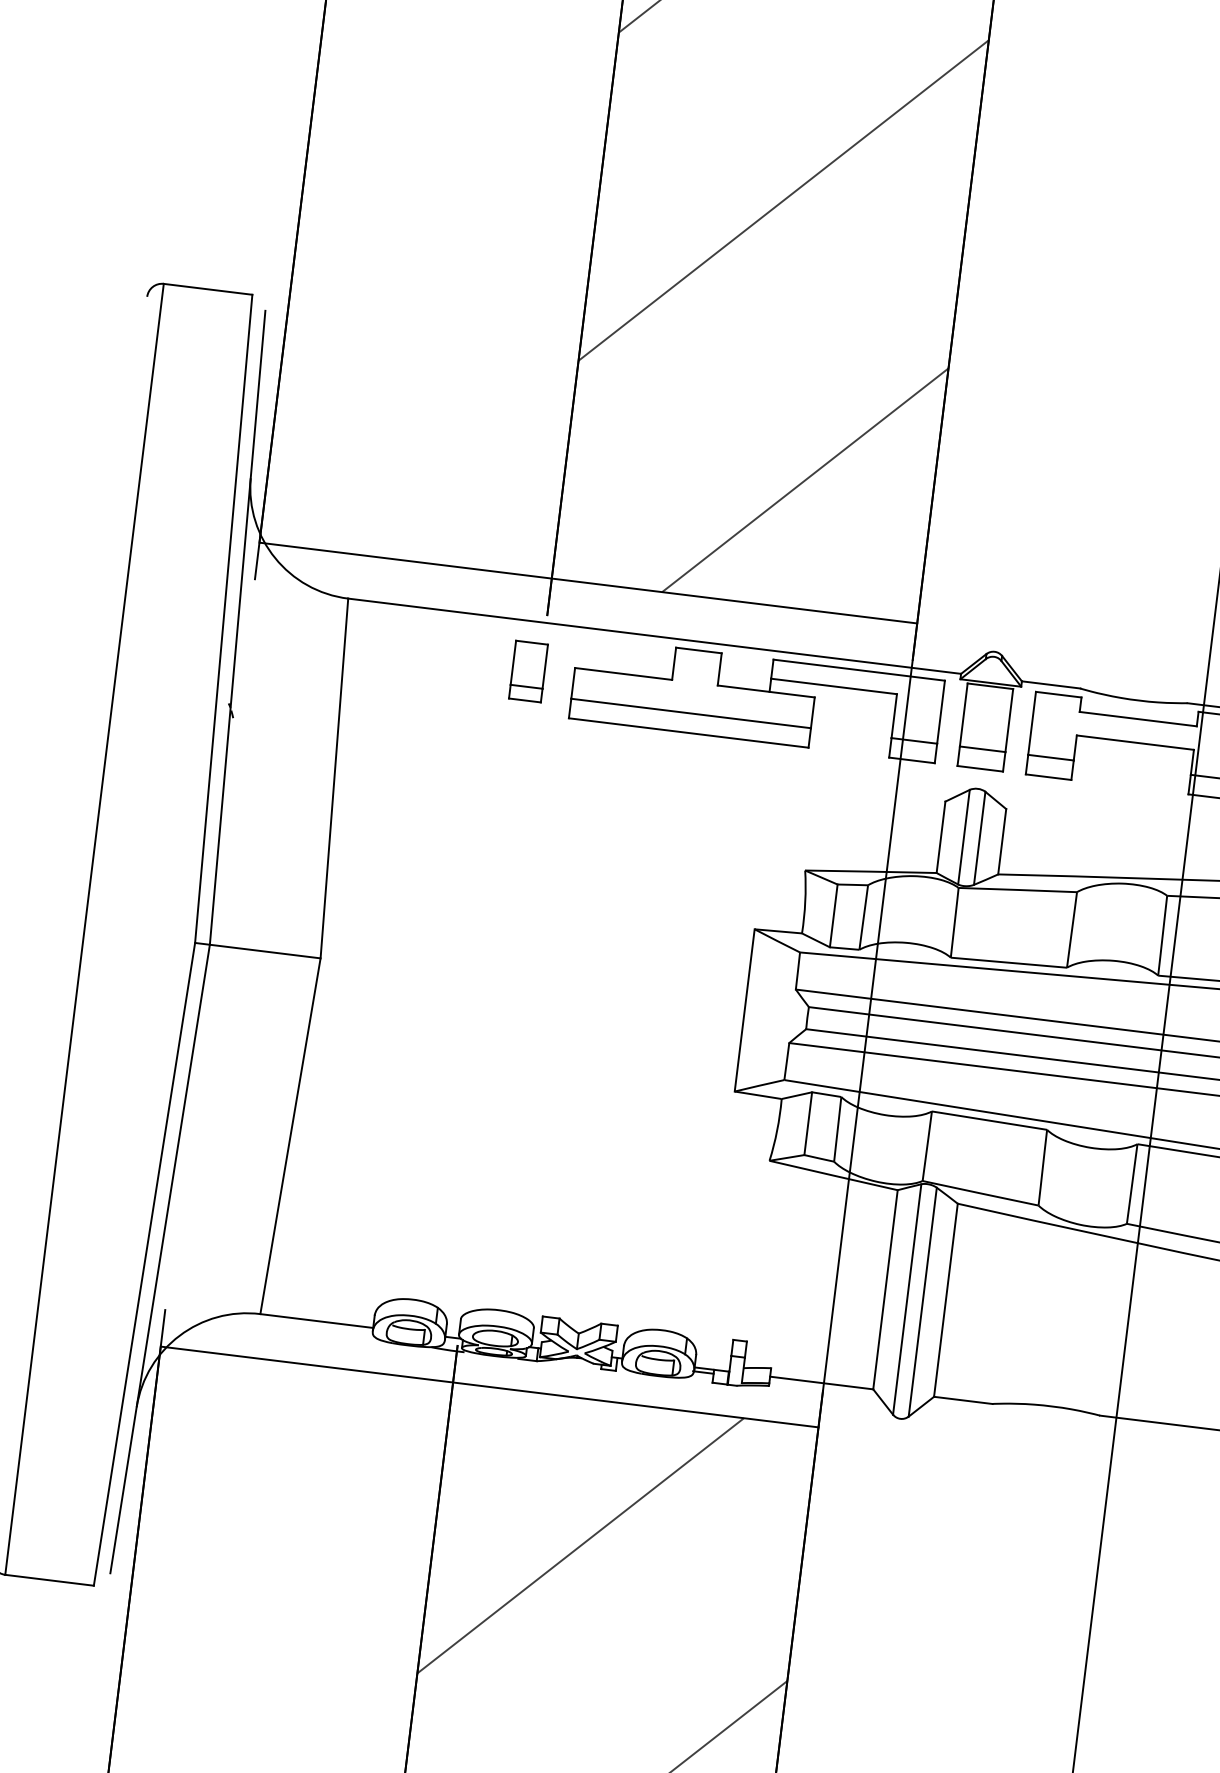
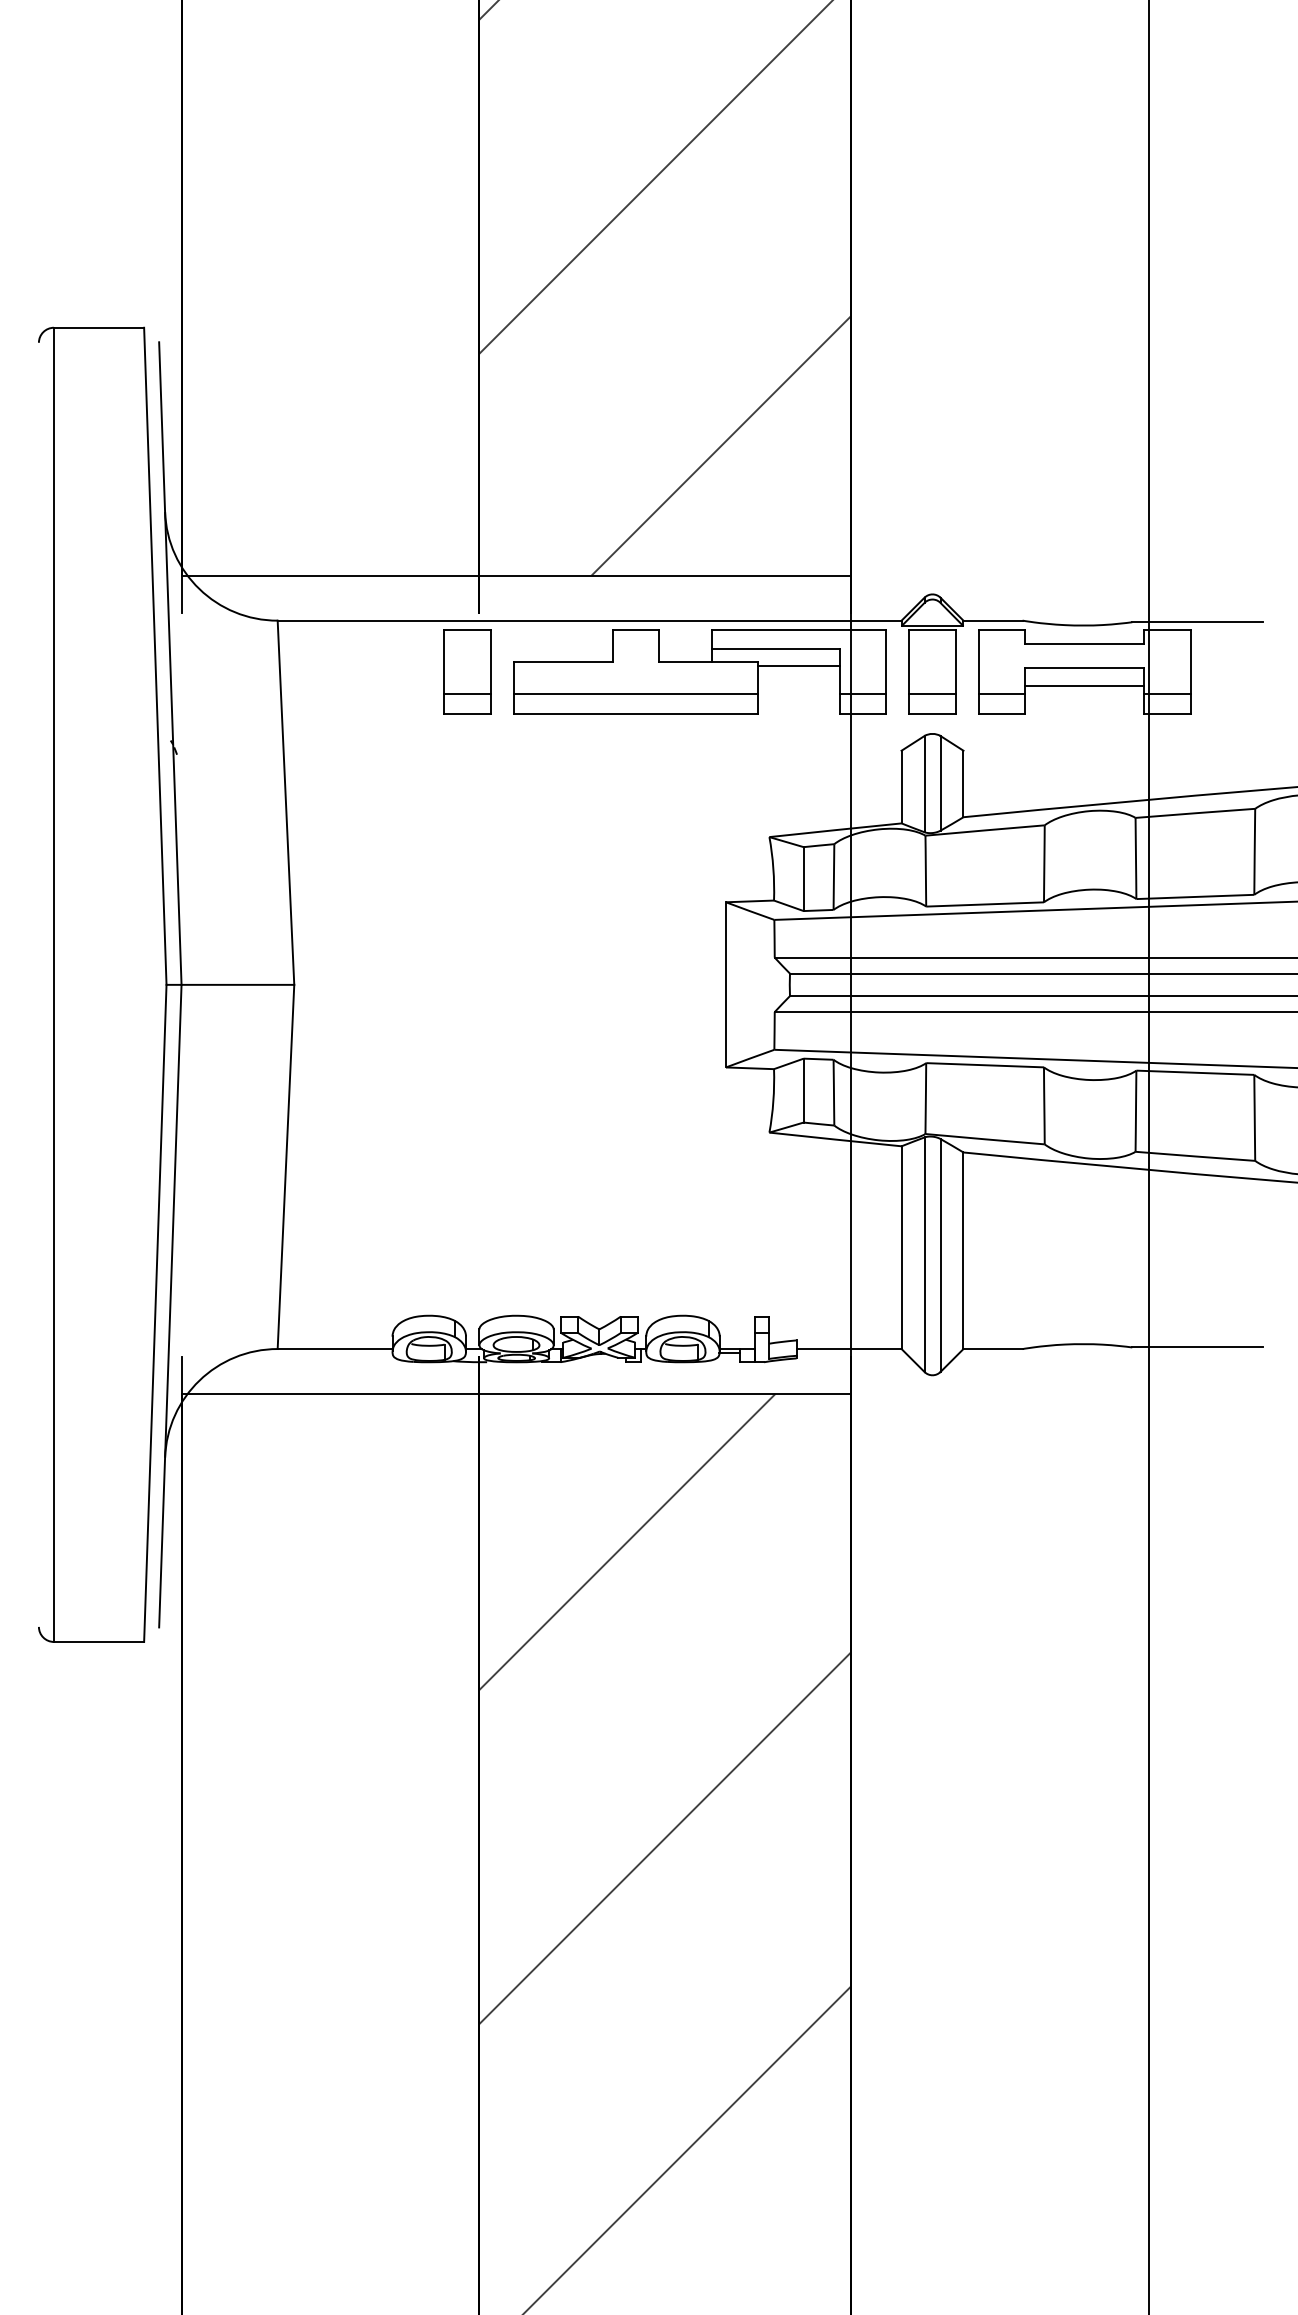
part: (528, 671) -> (467, 671), size x1.43
line: (854, 705) -> (798, 665), added
line: (1132, 760) -> (1084, 686), added

